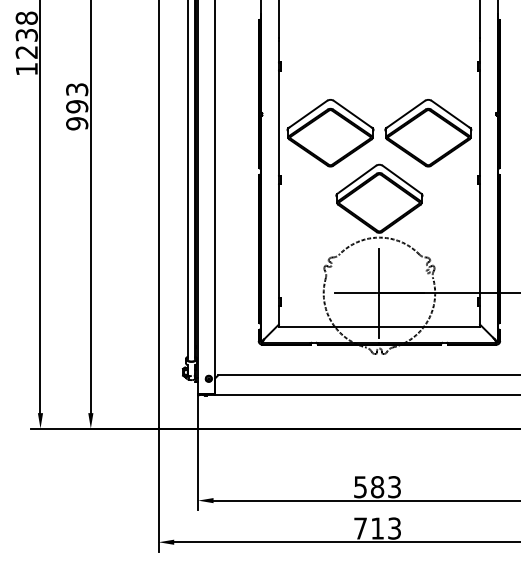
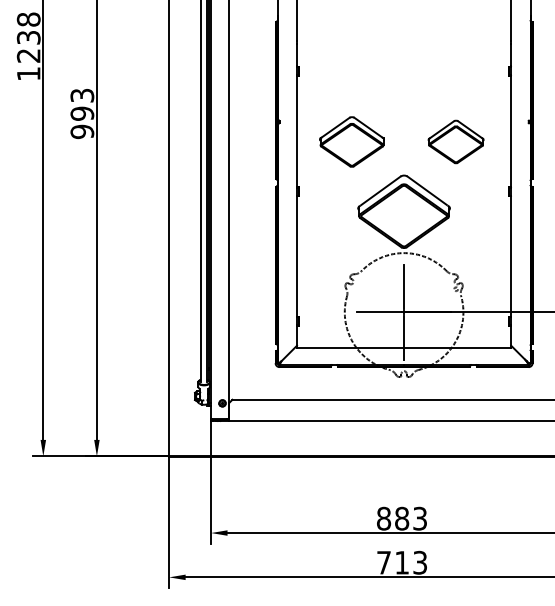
part: (330, 132) -> (351, 141), size x0.7
part: (427, 132) -> (455, 141), size x0.6
text: (361, 486) -> (384, 518), 583 -> 883

